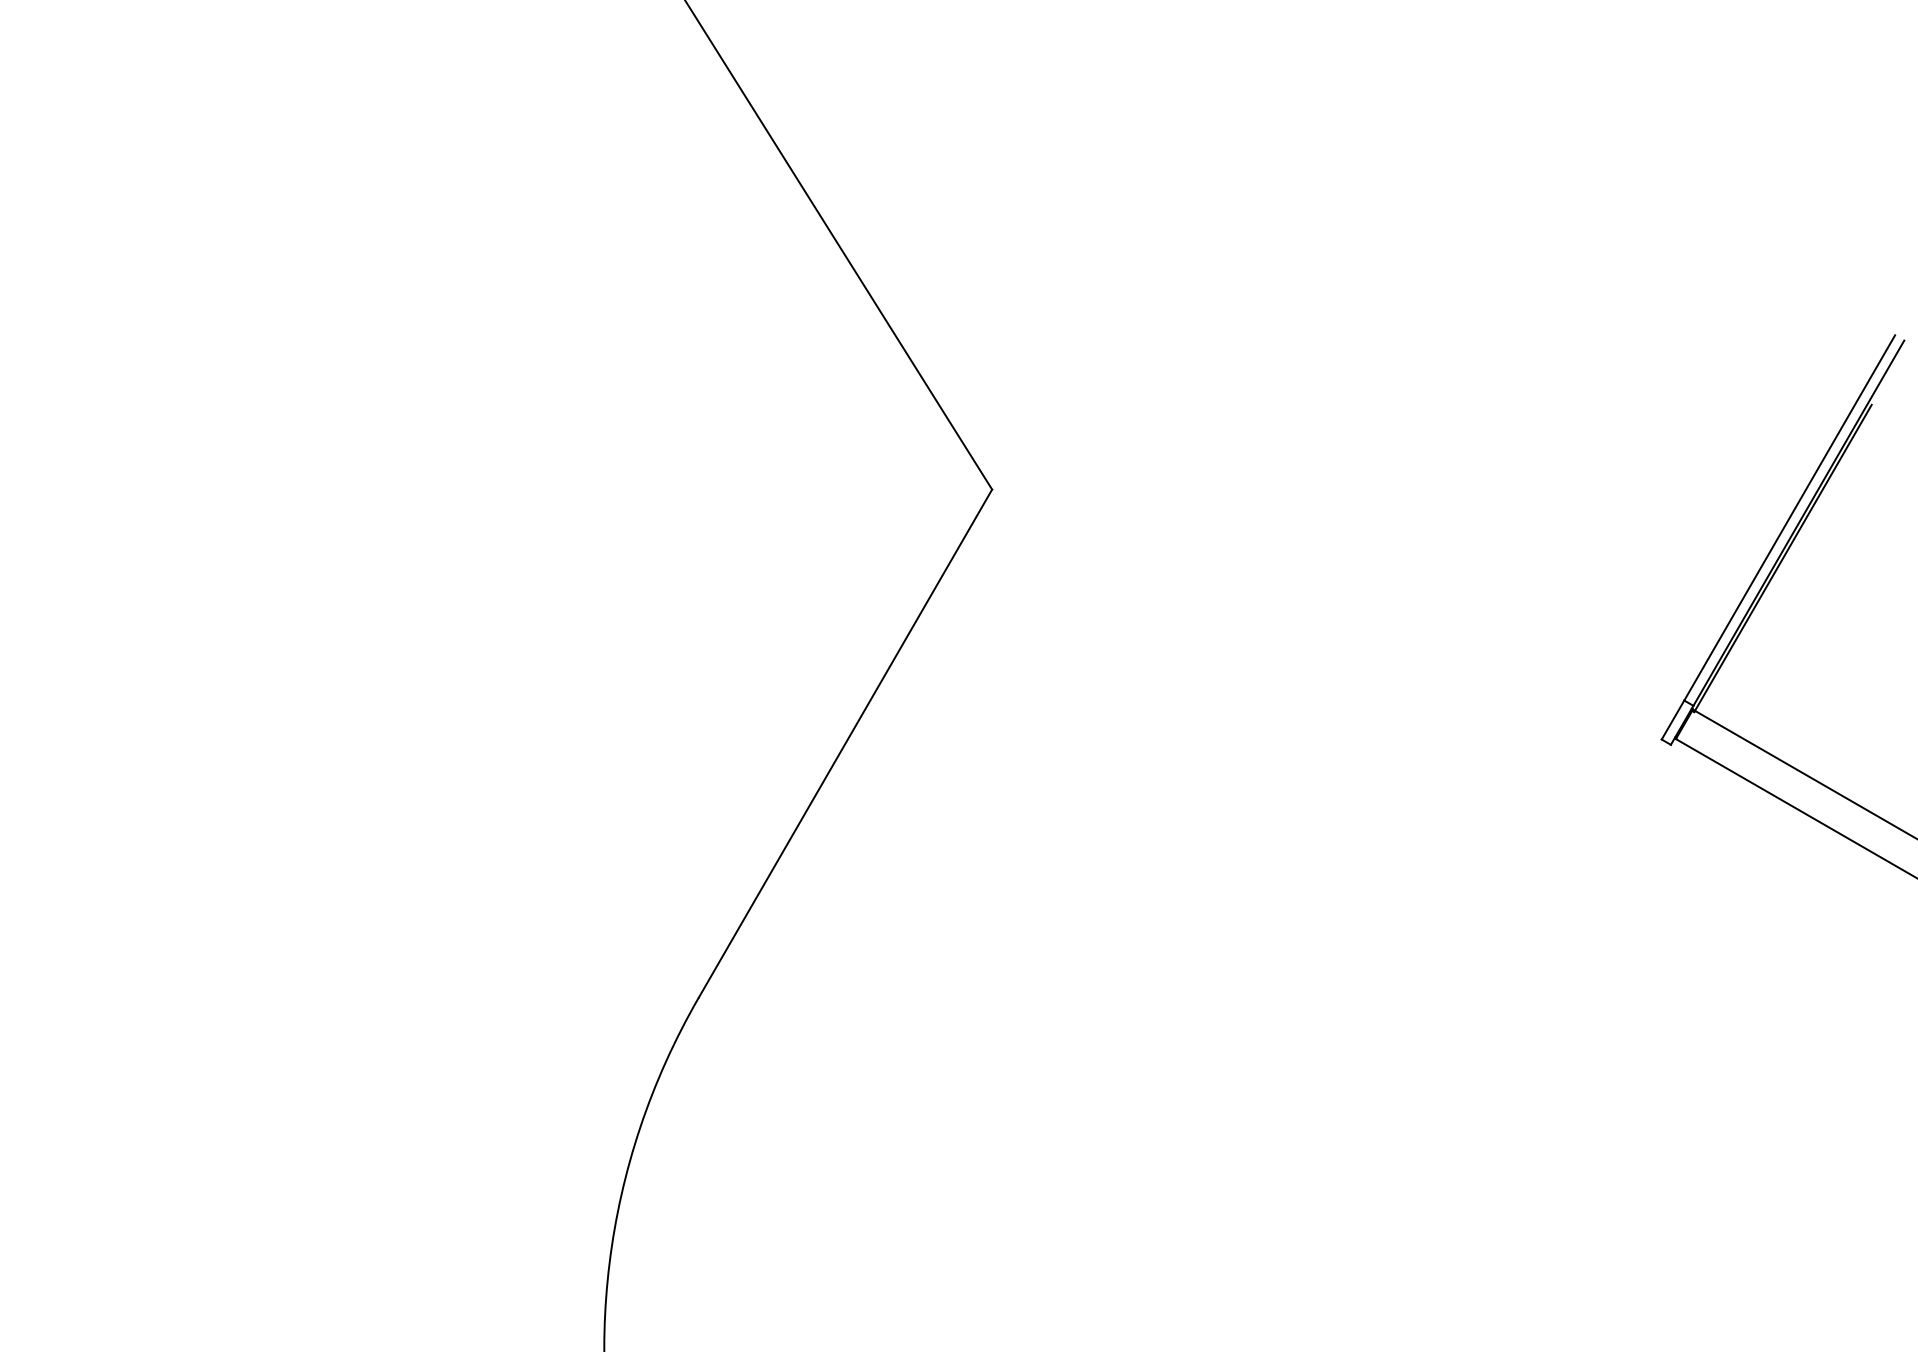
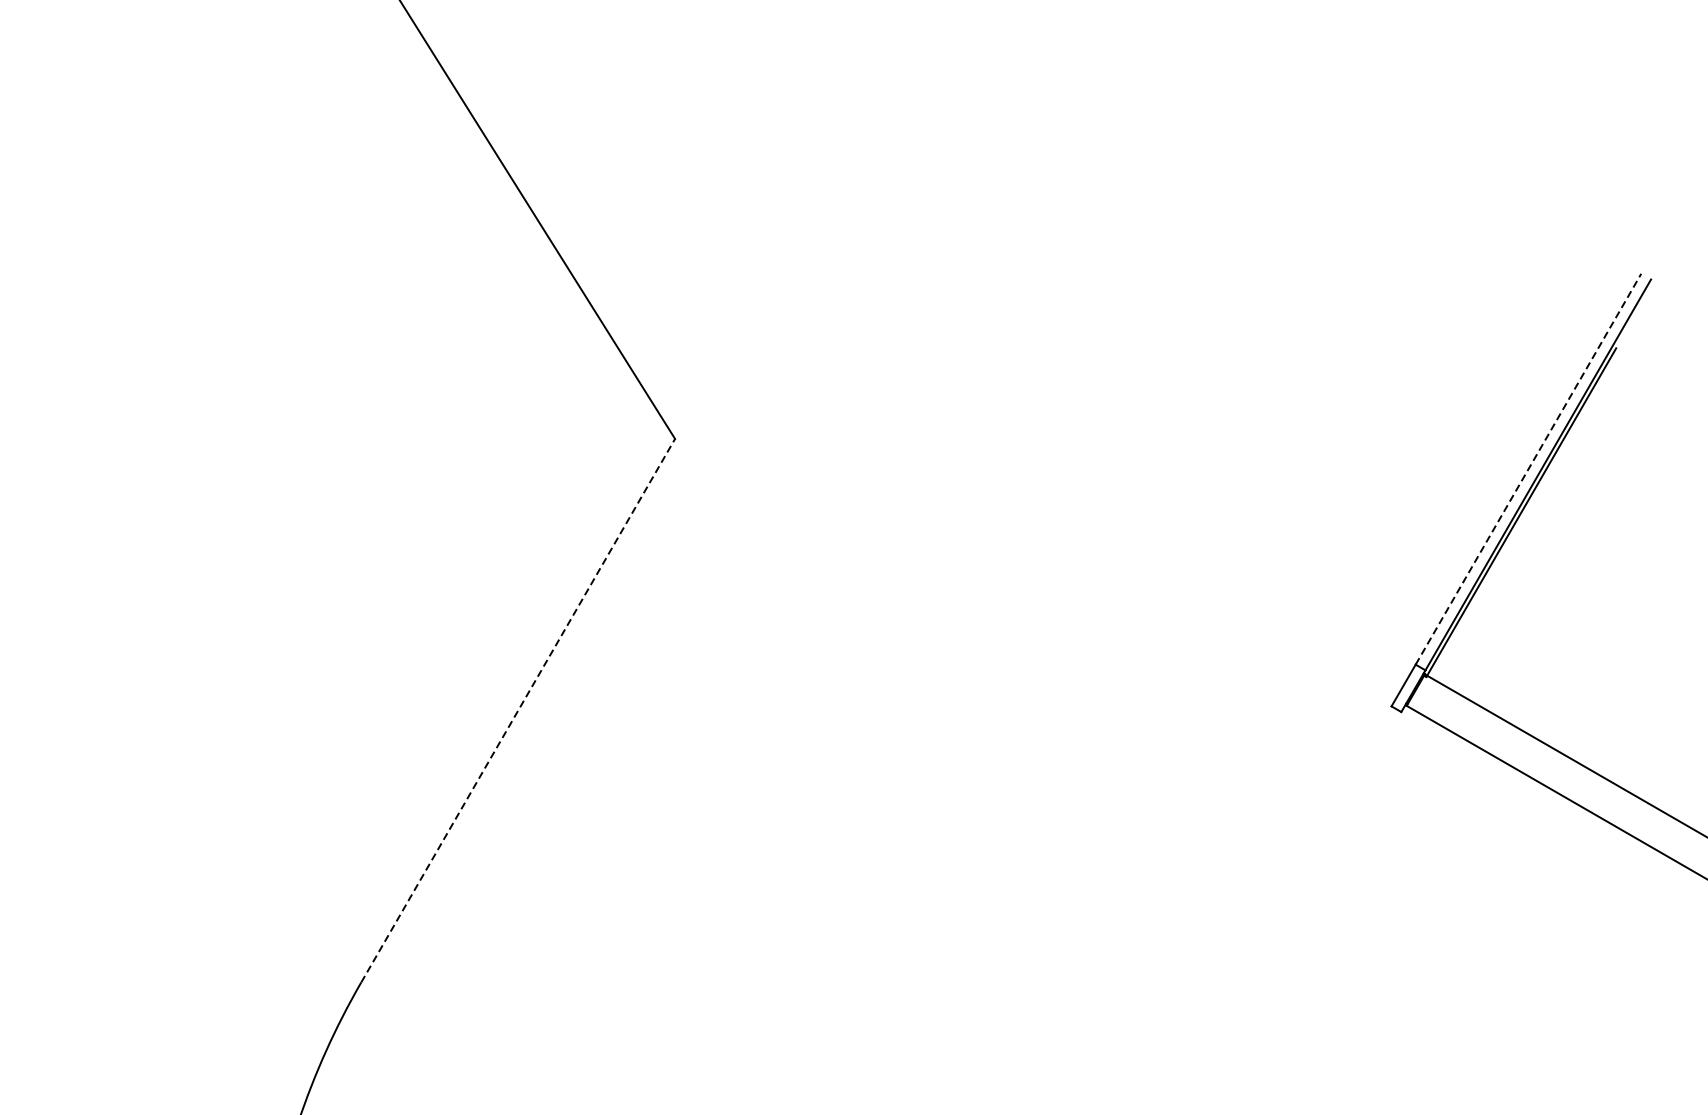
line: (1789, 517) -> (1528, 468), solid -> dashed
line: (845, 743) -> (518, 710), solid -> dashed

